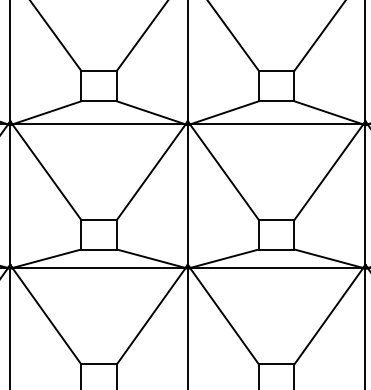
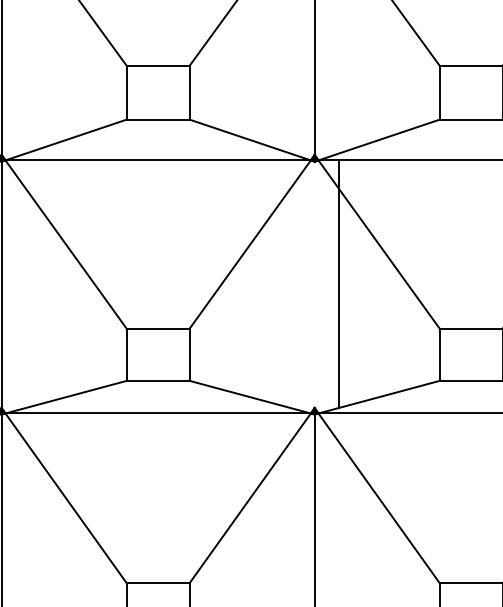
line: (187, 194) -> (338, 283), moved

